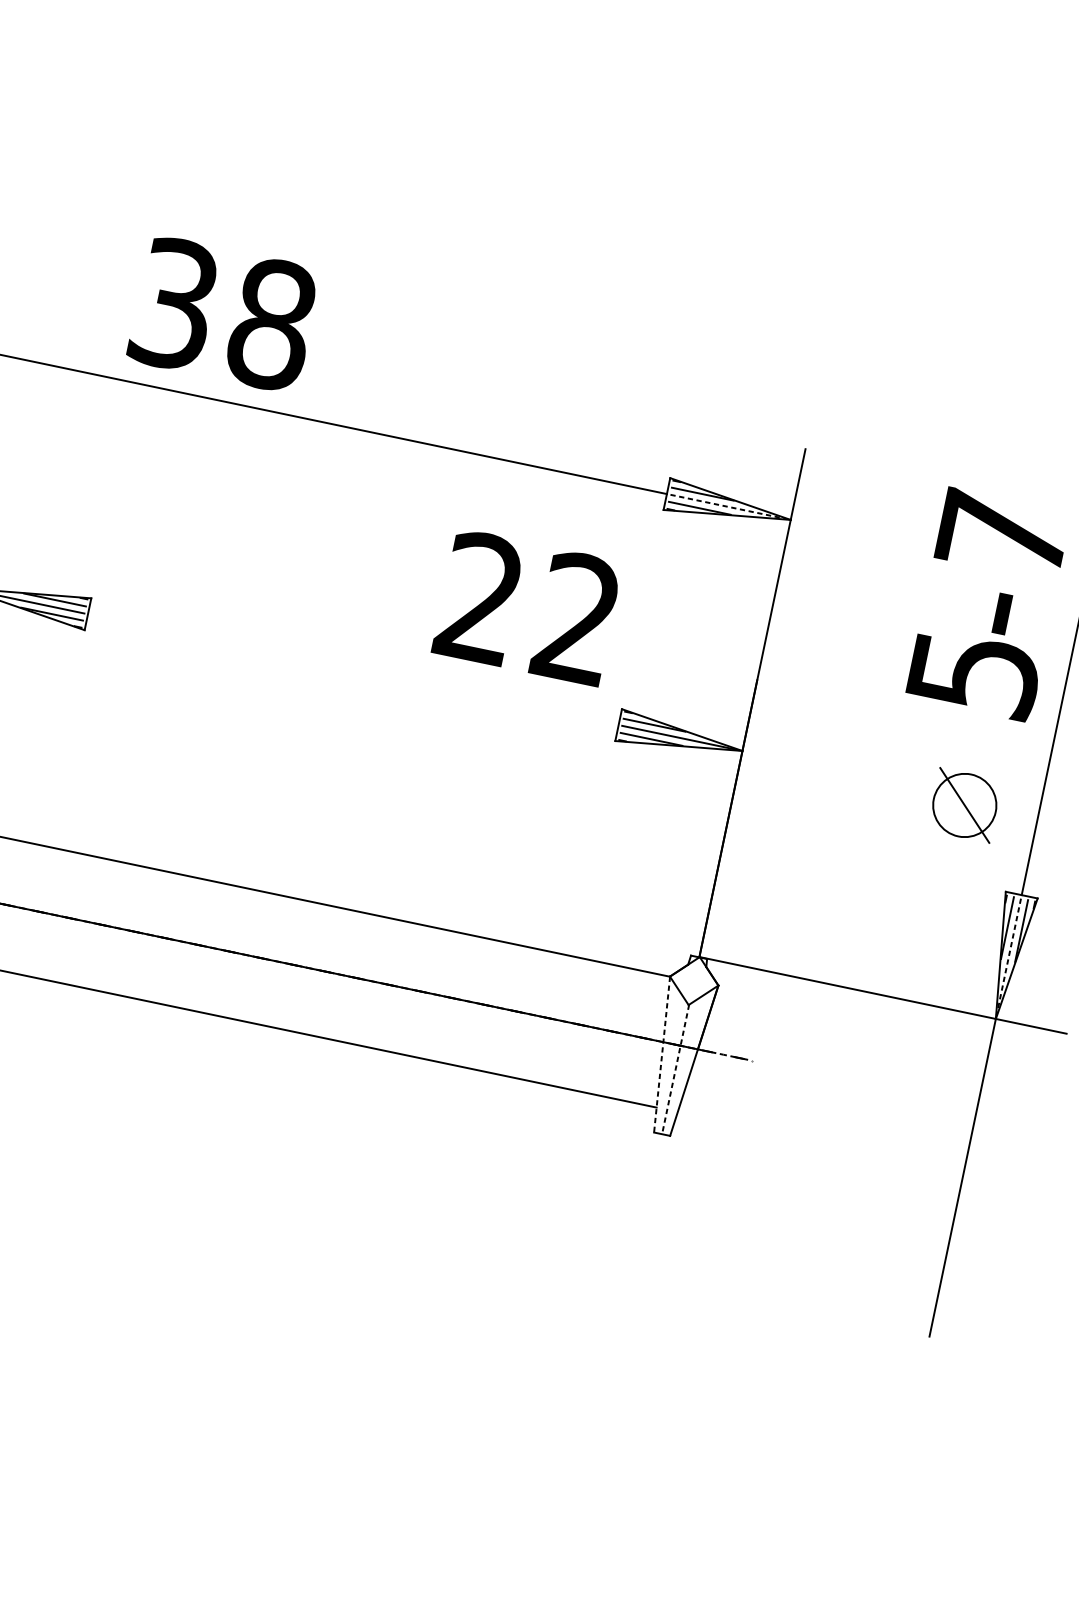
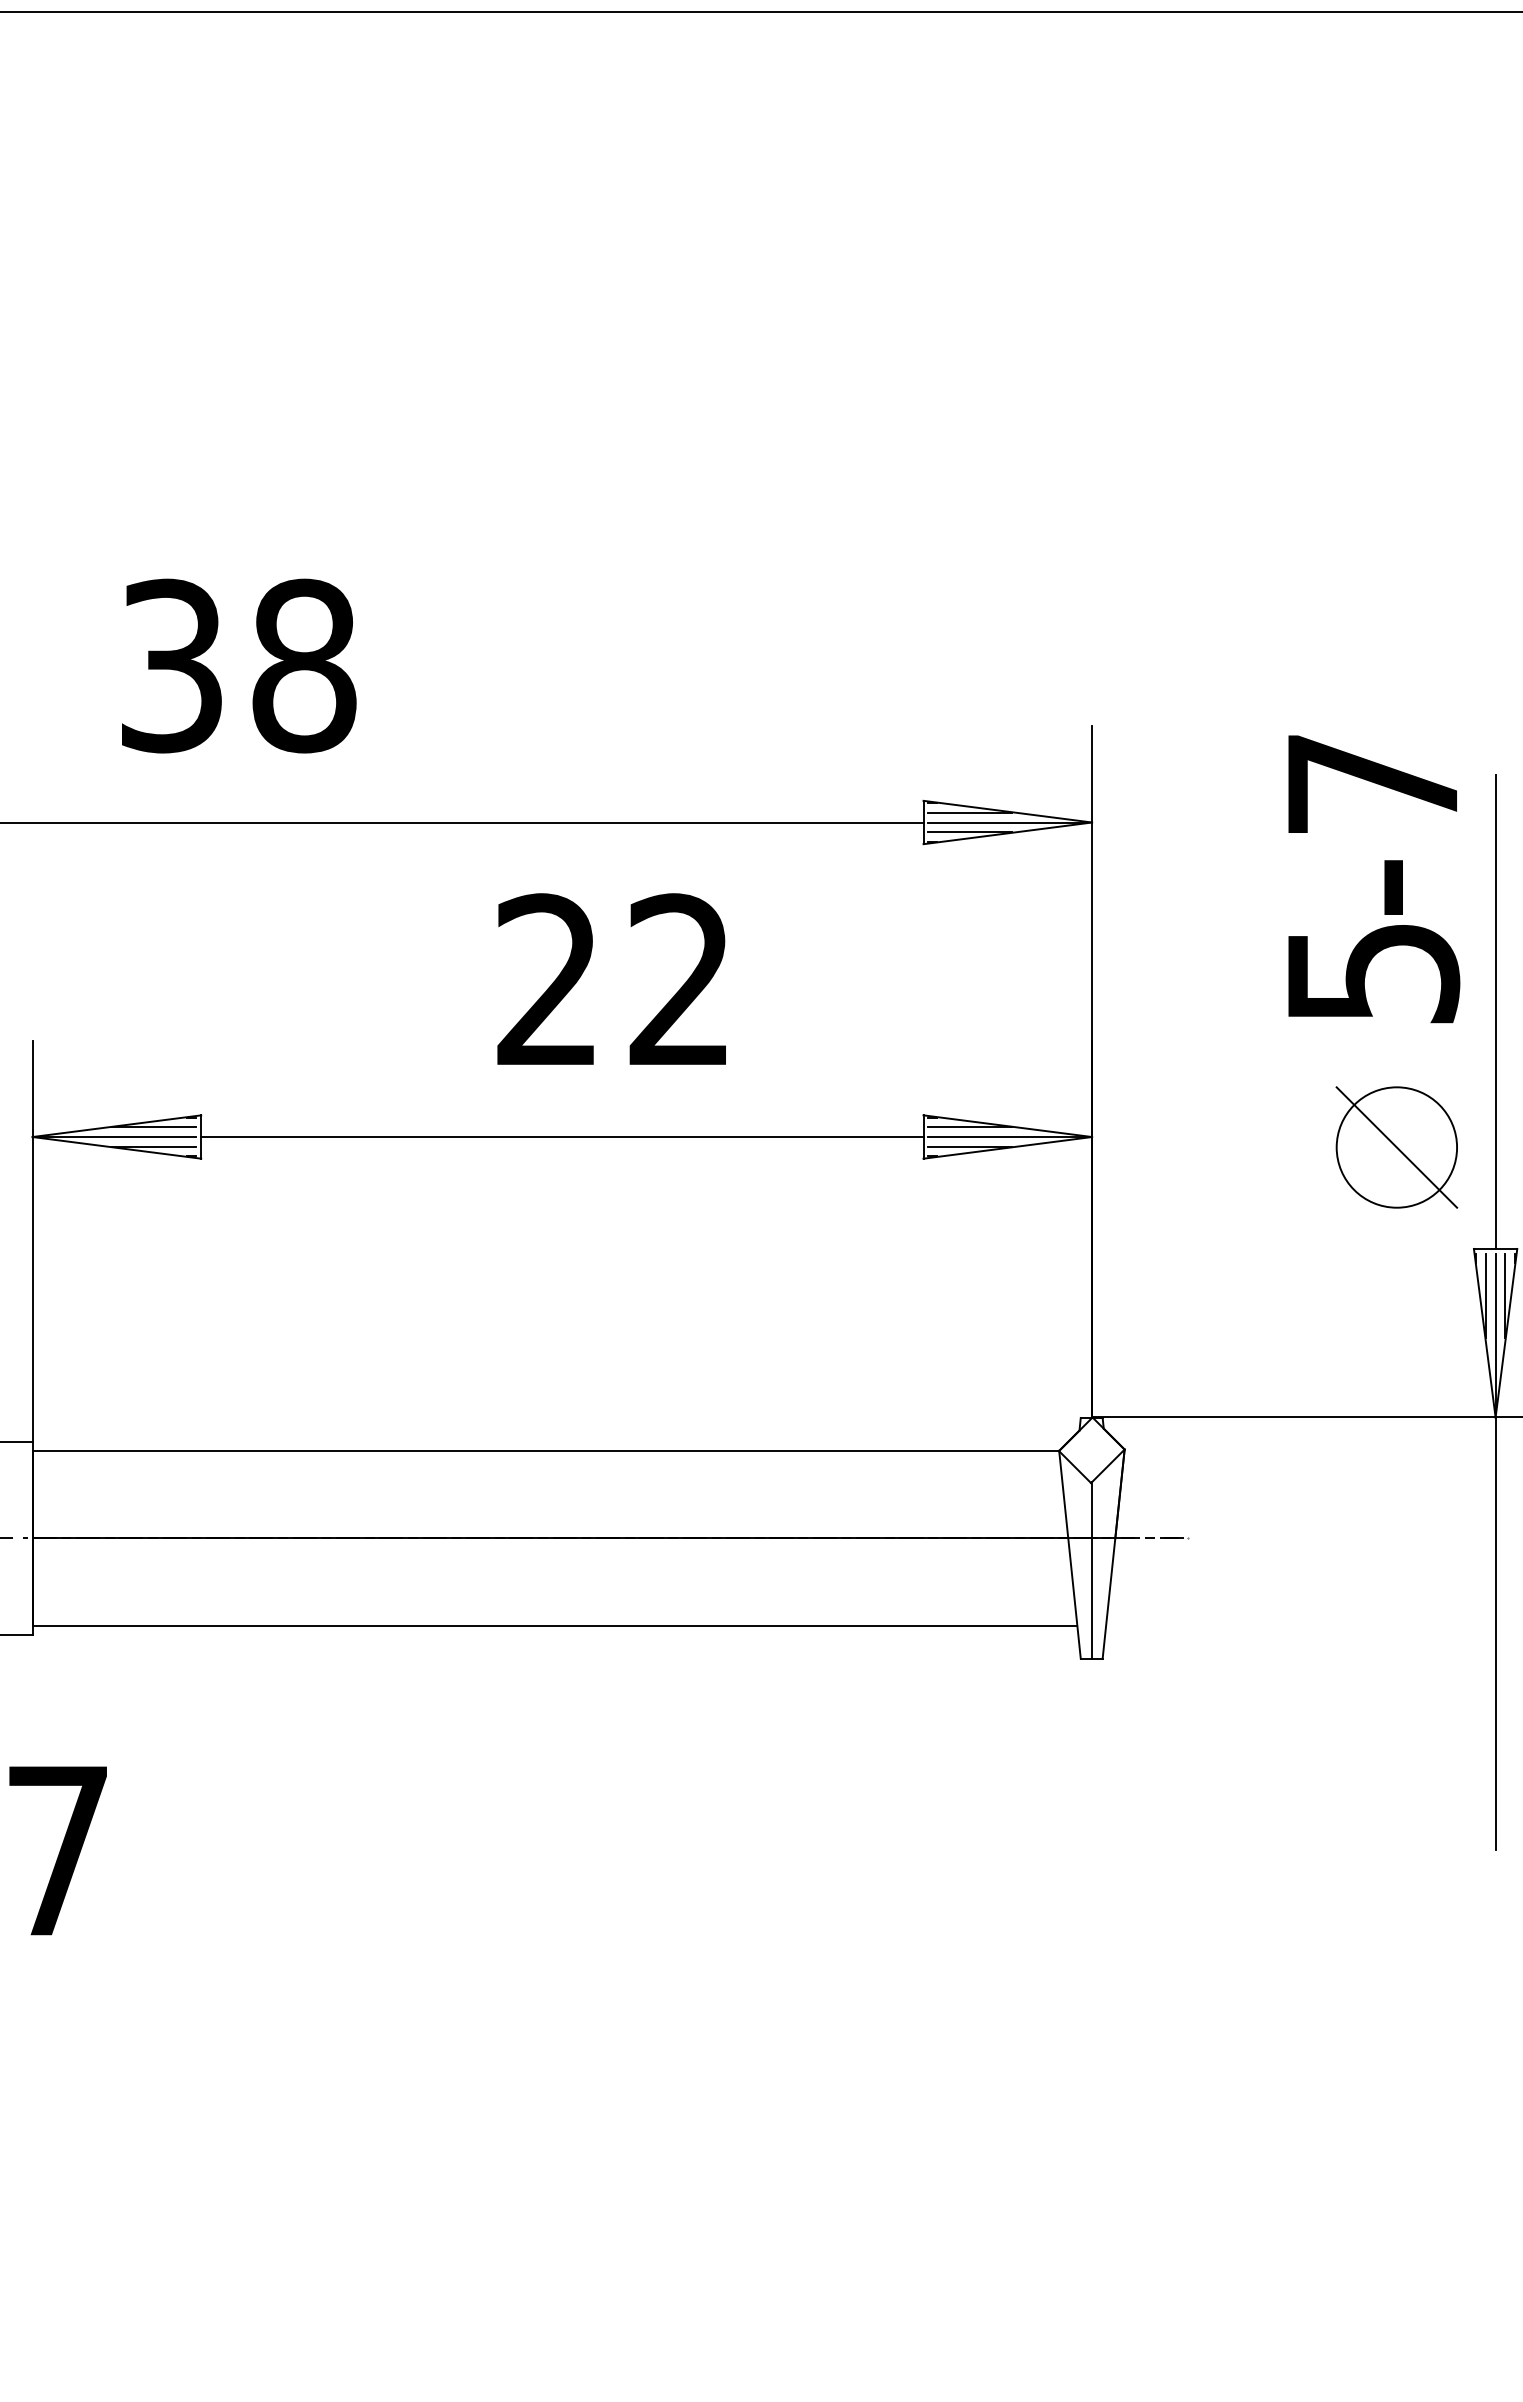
text: (224, 314) -> (239, 665), moved
line: (729, 507) -> (1008, 822), dashed -> solid
text: (527, 606) -> (611, 978), moved
line: (353, 670) -> (562, 1137), added
part: (964, 805) -> (1396, 1147), size x1.43
line: (1008, 957) -> (1495, 1333), dashed -> solid
line: (662, 1055) -> (1070, 1555), dashed -> solid
line: (675, 1070) -> (1091, 1571), dashed -> solid

